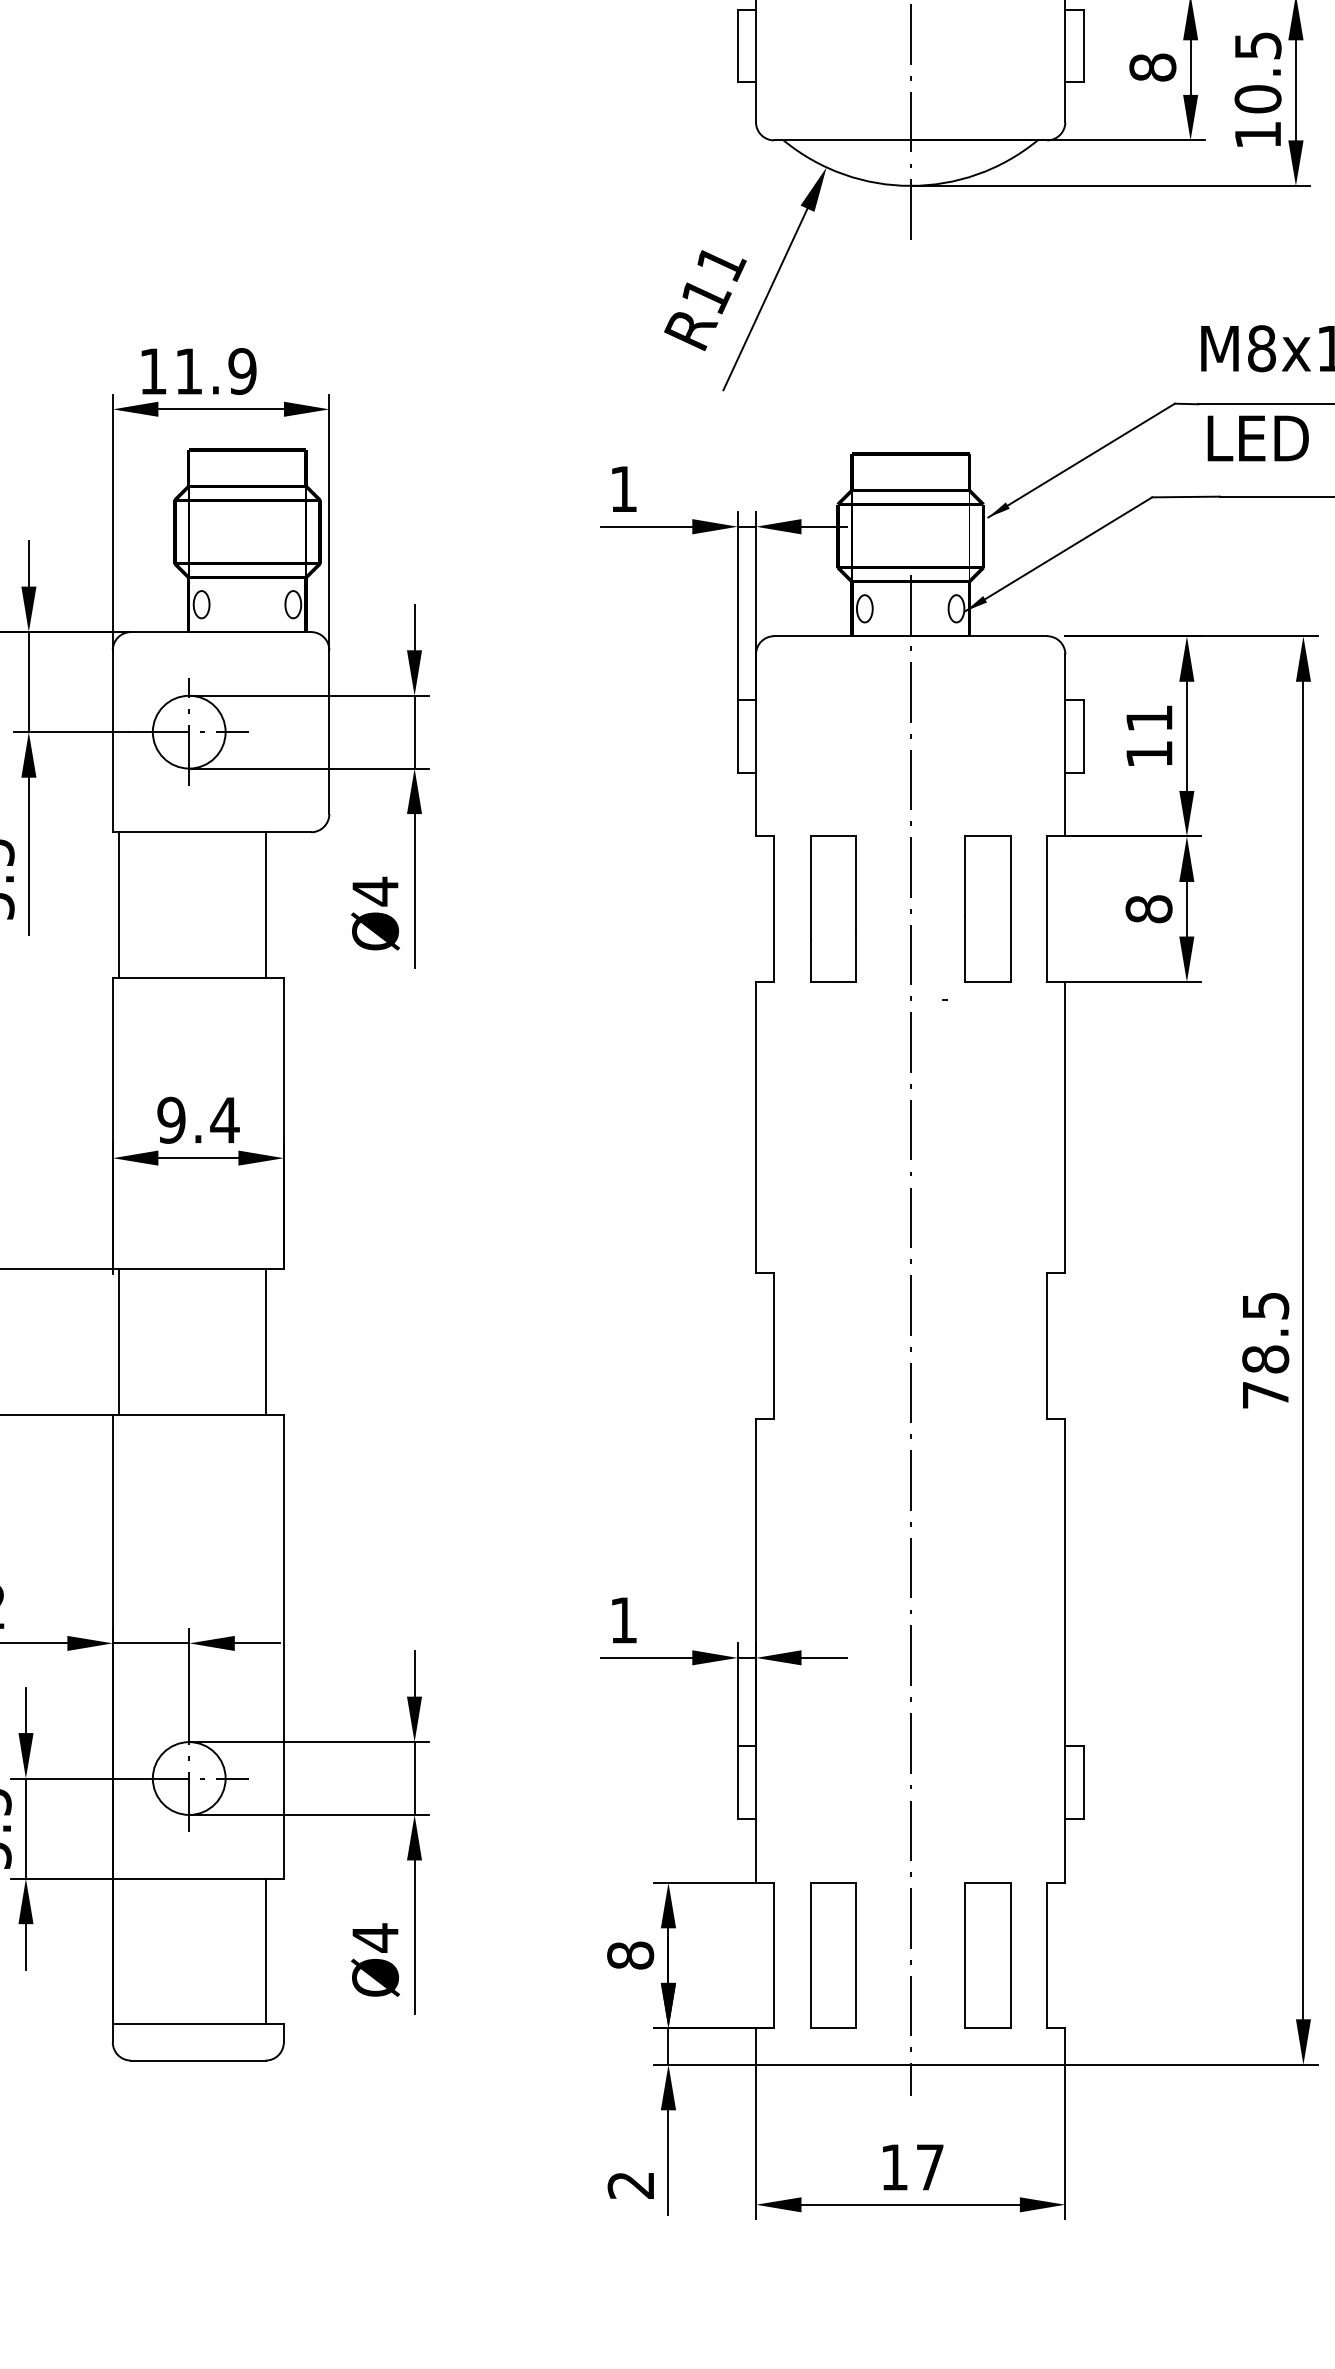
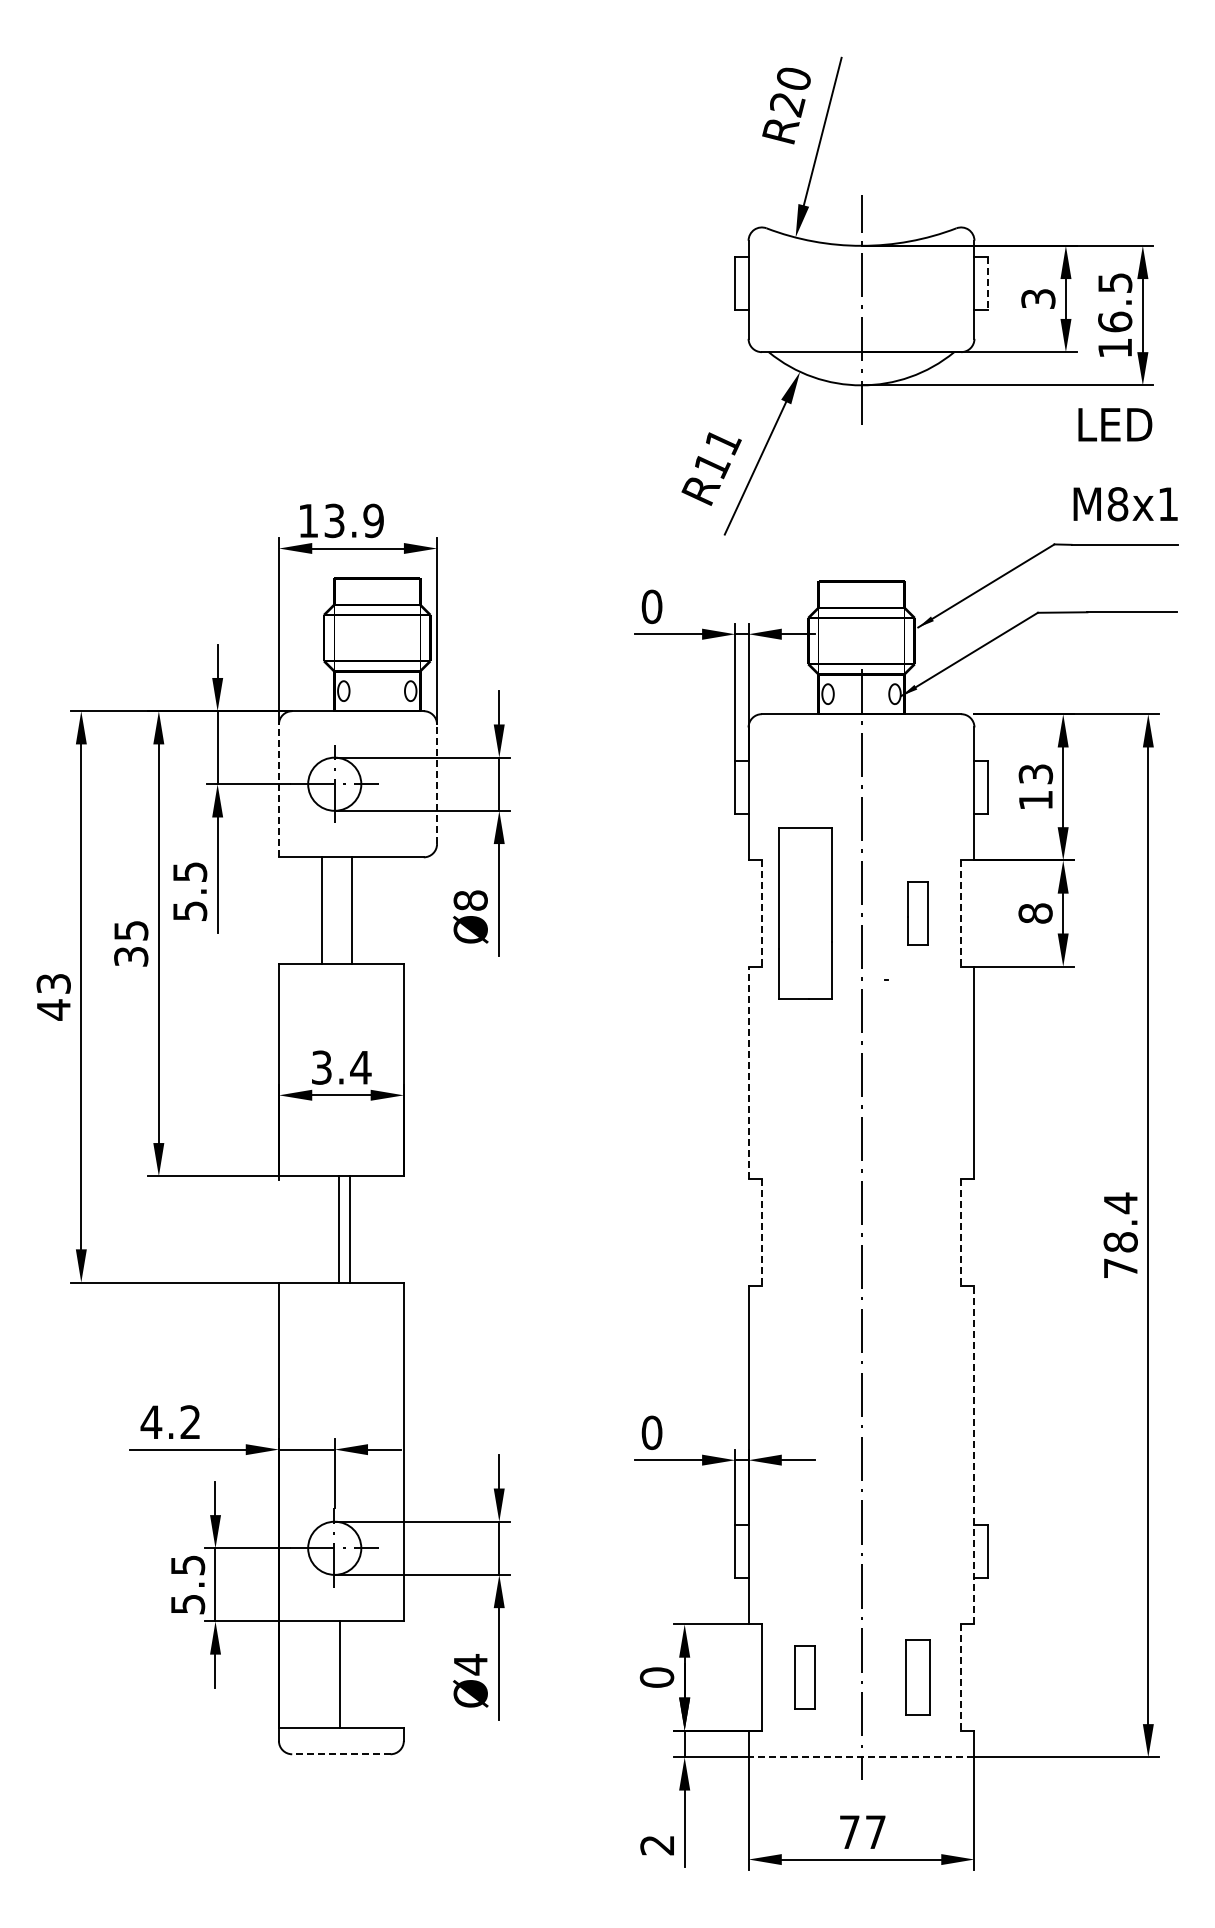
line: (1083, 46) -> (987, 283), solid -> dashed
text: (1153, 66) -> (1038, 298), 8 -> 3
text: (1258, 98) -> (1115, 321), 10.5 -> 16.5
text: (188, 370) -> (334, 520), 11.9 -> 13.9
text: (1258, 438) -> (1115, 424), moved
text: (623, 488) -> (651, 606), 1 -> 0
text: (1148, 718) -> (1035, 774), 11 -> 13
line: (329, 732) -> (437, 784), solid -> dashed
line: (112, 740) -> (278, 790), solid -> dashed
text: (375, 891) -> (470, 900), Ø4 -> Ø8
line: (119, 905) -> (321, 910), moved
line: (265, 905) -> (351, 910), moved
part: (832, 909) -> (804, 913), size x1.6
part: (987, 909) -> (917, 913), size x0.6
line: (773, 910) -> (761, 914), solid -> dashed
line: (1047, 910) -> (961, 914), solid -> dashed
text: (171, 1120) -> (321, 1067), 9.4 -> 3.4
line: (755, 1126) -> (748, 1072), solid -> dashed
text: (1265, 1306) -> (1120, 1203), 78.5 -> 78.4
line: (119, 1341) -> (349, 1229), moved
line: (265, 1341) -> (338, 1229), moved
line: (773, 1346) -> (761, 1232), solid -> dashed
line: (1047, 1346) -> (961, 1232), solid -> dashed
text: (623, 1619) -> (651, 1432), 1 -> 0
line: (1065, 1650) -> (974, 1454), solid -> dashed
line: (265, 1951) -> (339, 1674), moved
text: (631, 1955) -> (657, 1677), 8 -> 0
part: (832, 1955) -> (804, 1677), size x0.6
part: (987, 1955) -> (917, 1677), size x0.7
line: (1047, 1956) -> (961, 1678), solid -> dashed
line: (197, 2060) -> (340, 1754), solid -> dashed
line: (910, 2065) -> (861, 1757), solid -> dashed
text: (894, 2166) -> (849, 1831), 17 -> 77

